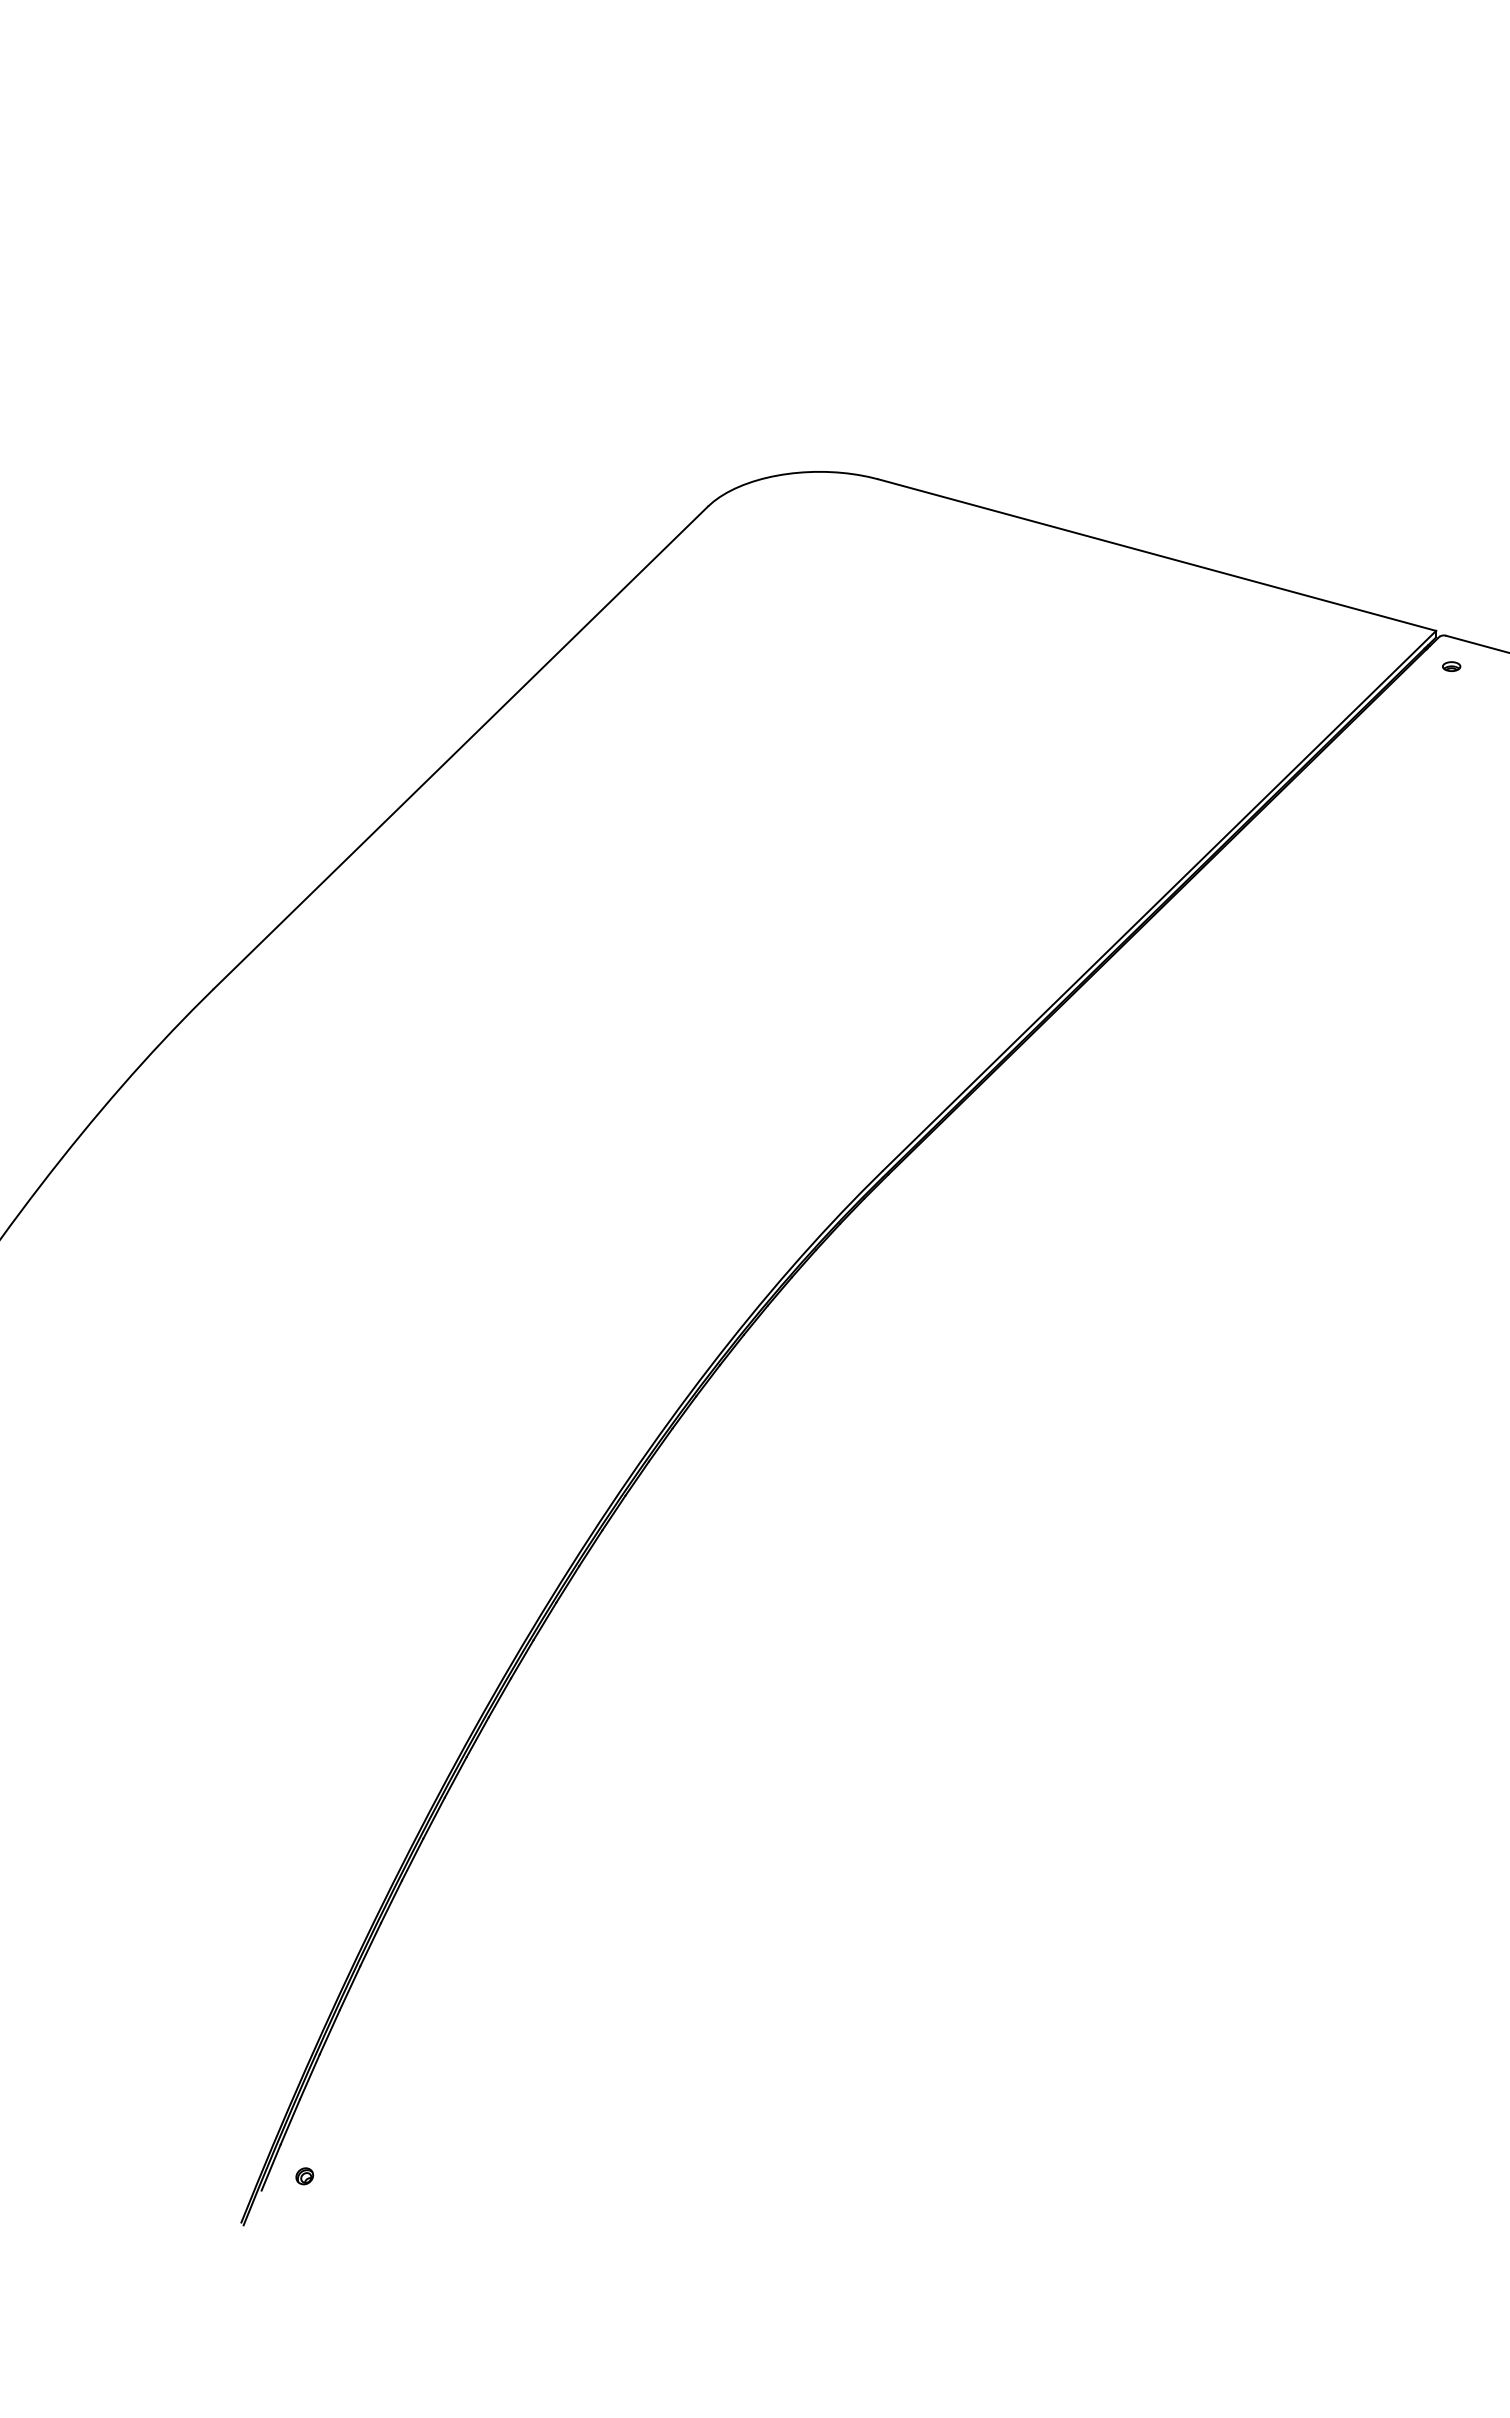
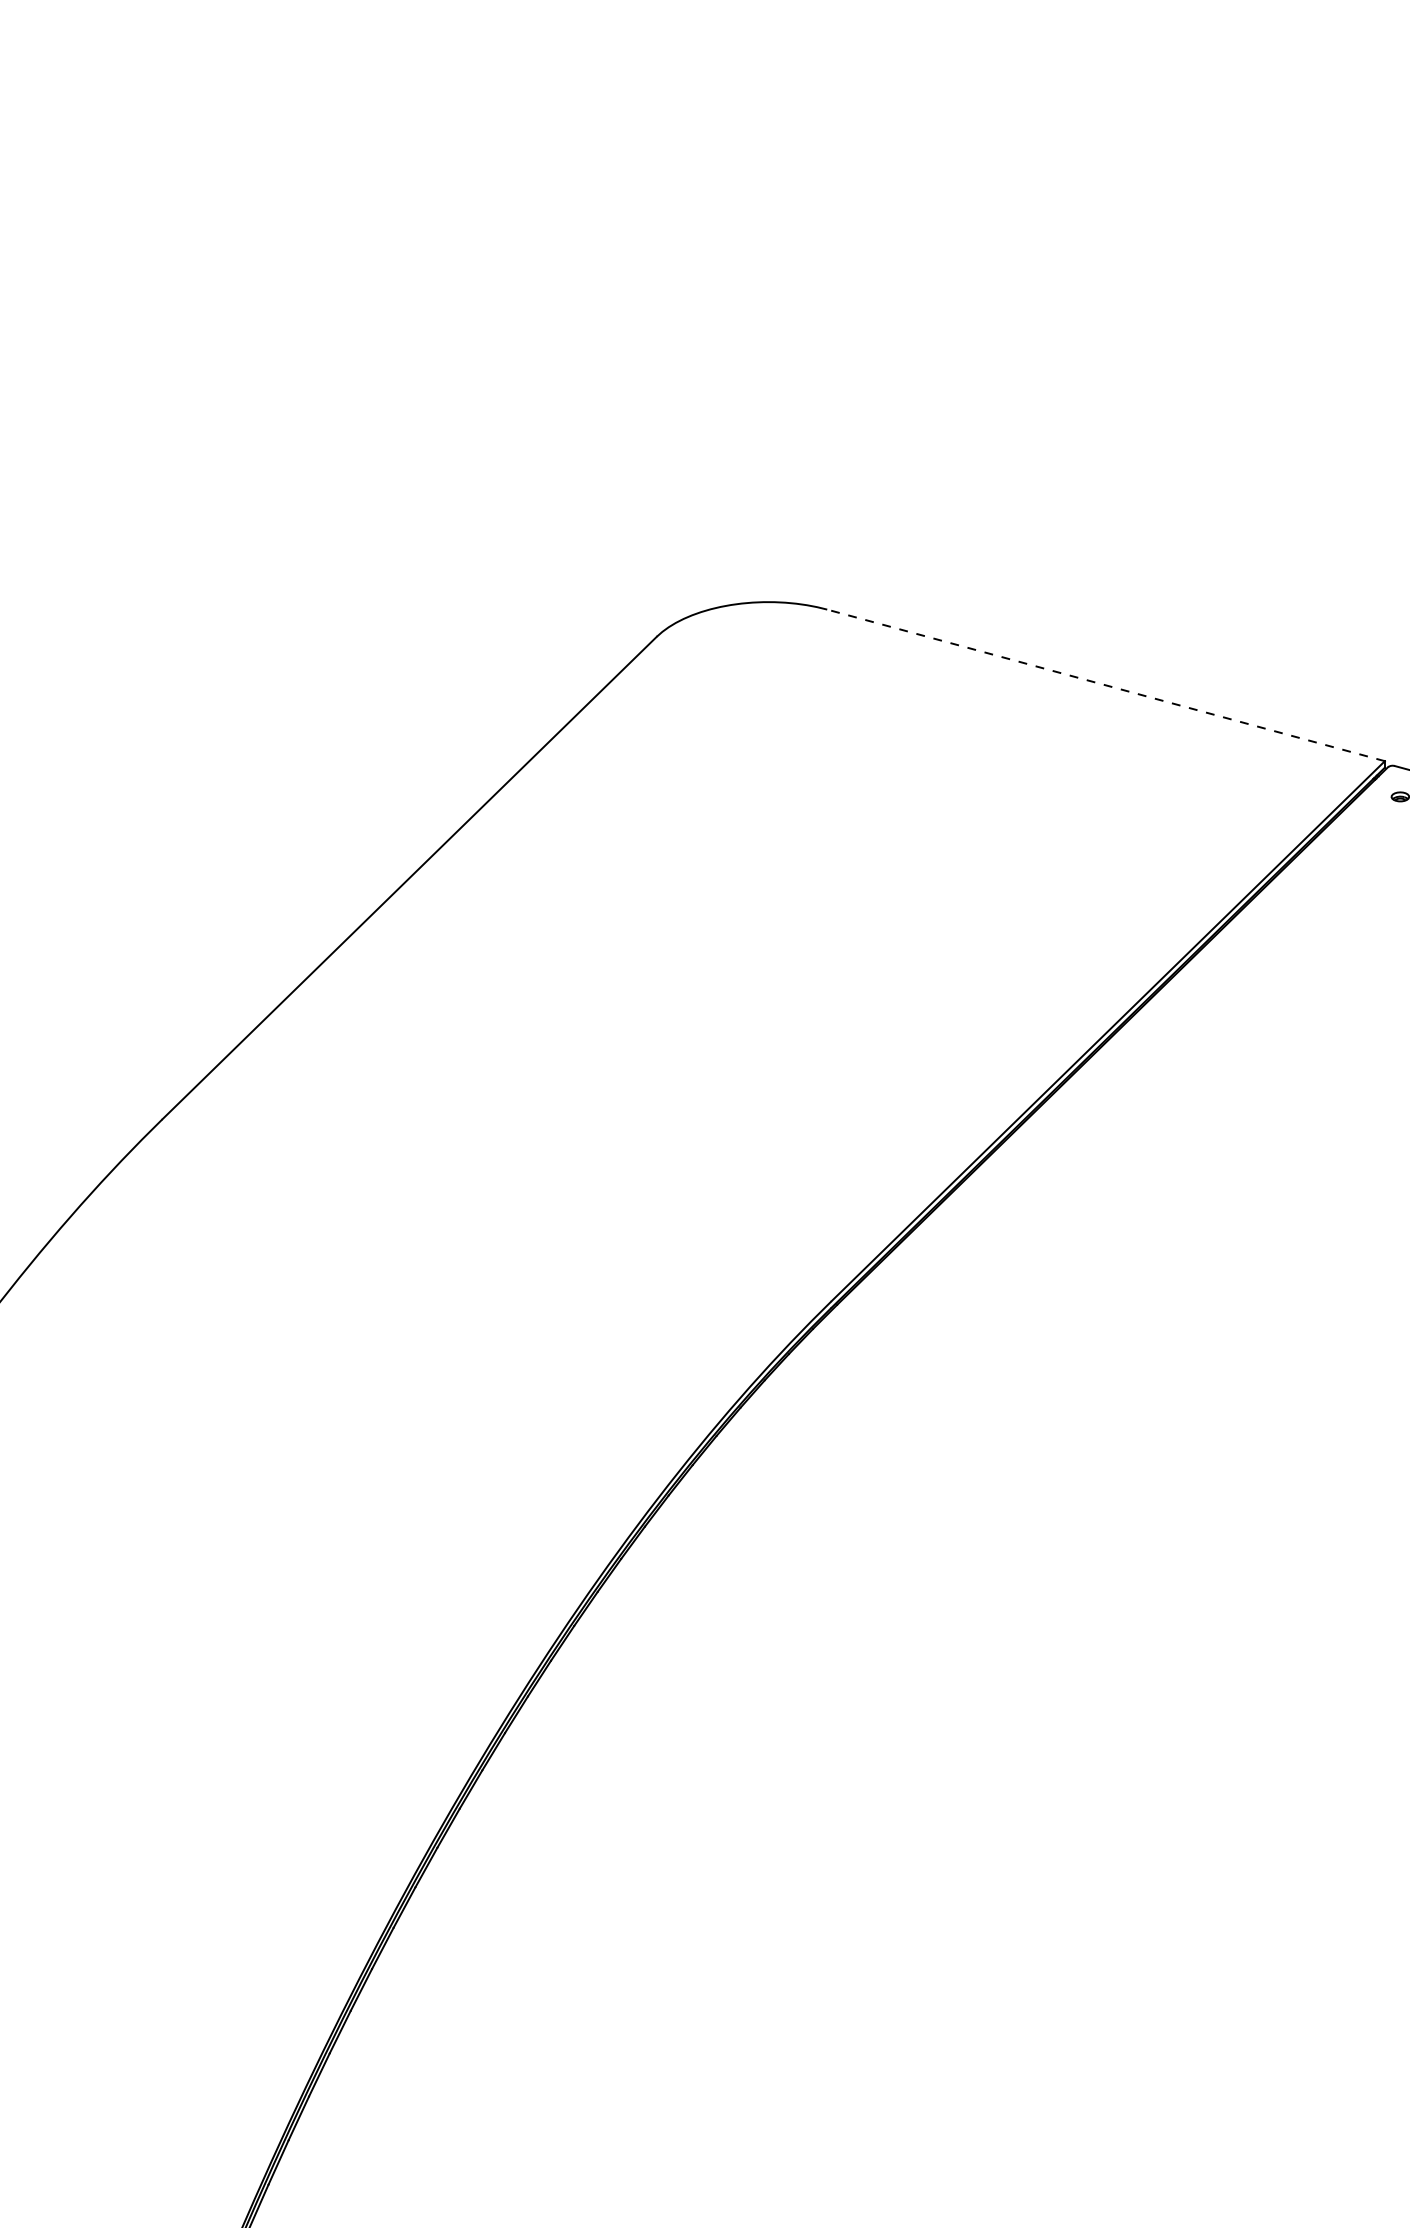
line: (1157, 555) -> (1106, 685), solid -> dashed

